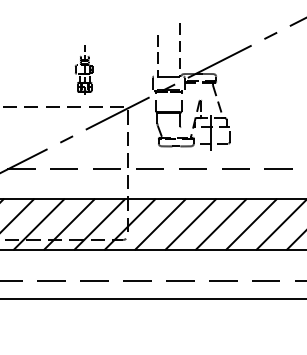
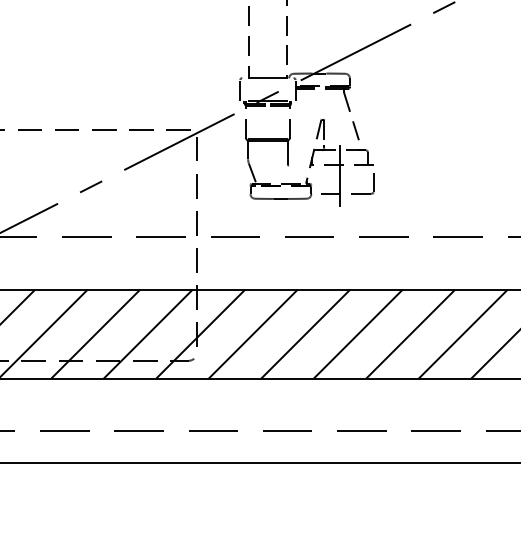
part: (84, 69) -> (121, 65), removed

